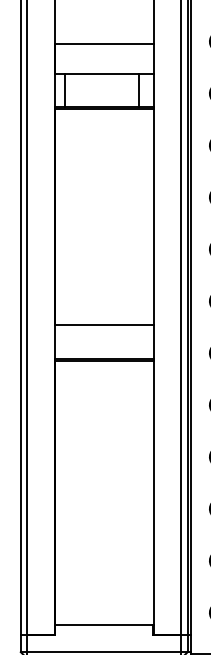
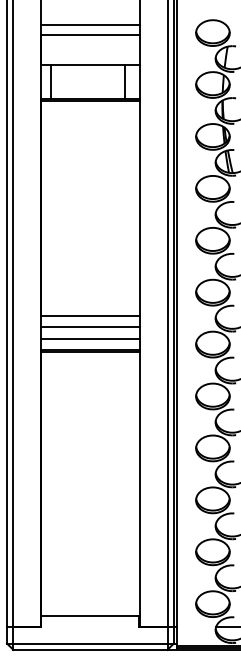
line: (104, 33) -> (90, 24), added
line: (104, 335) -> (90, 326), added
line: (104, 348) -> (90, 339), added

